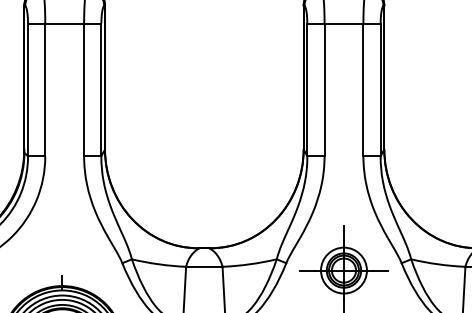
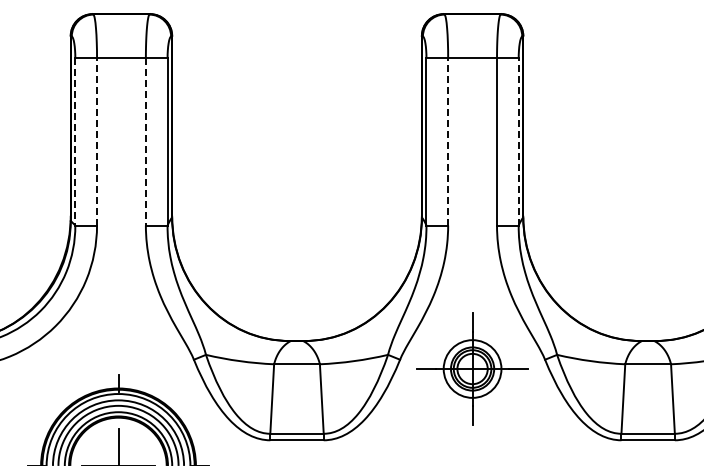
line: (28, 89) -> (75, 141), solid -> dashed
line: (45, 89) -> (97, 141), solid -> dashed
line: (83, 89) -> (145, 141), solid -> dashed
line: (324, 89) -> (448, 141), solid -> dashed
line: (380, 89) -> (518, 141), solid -> dashed

